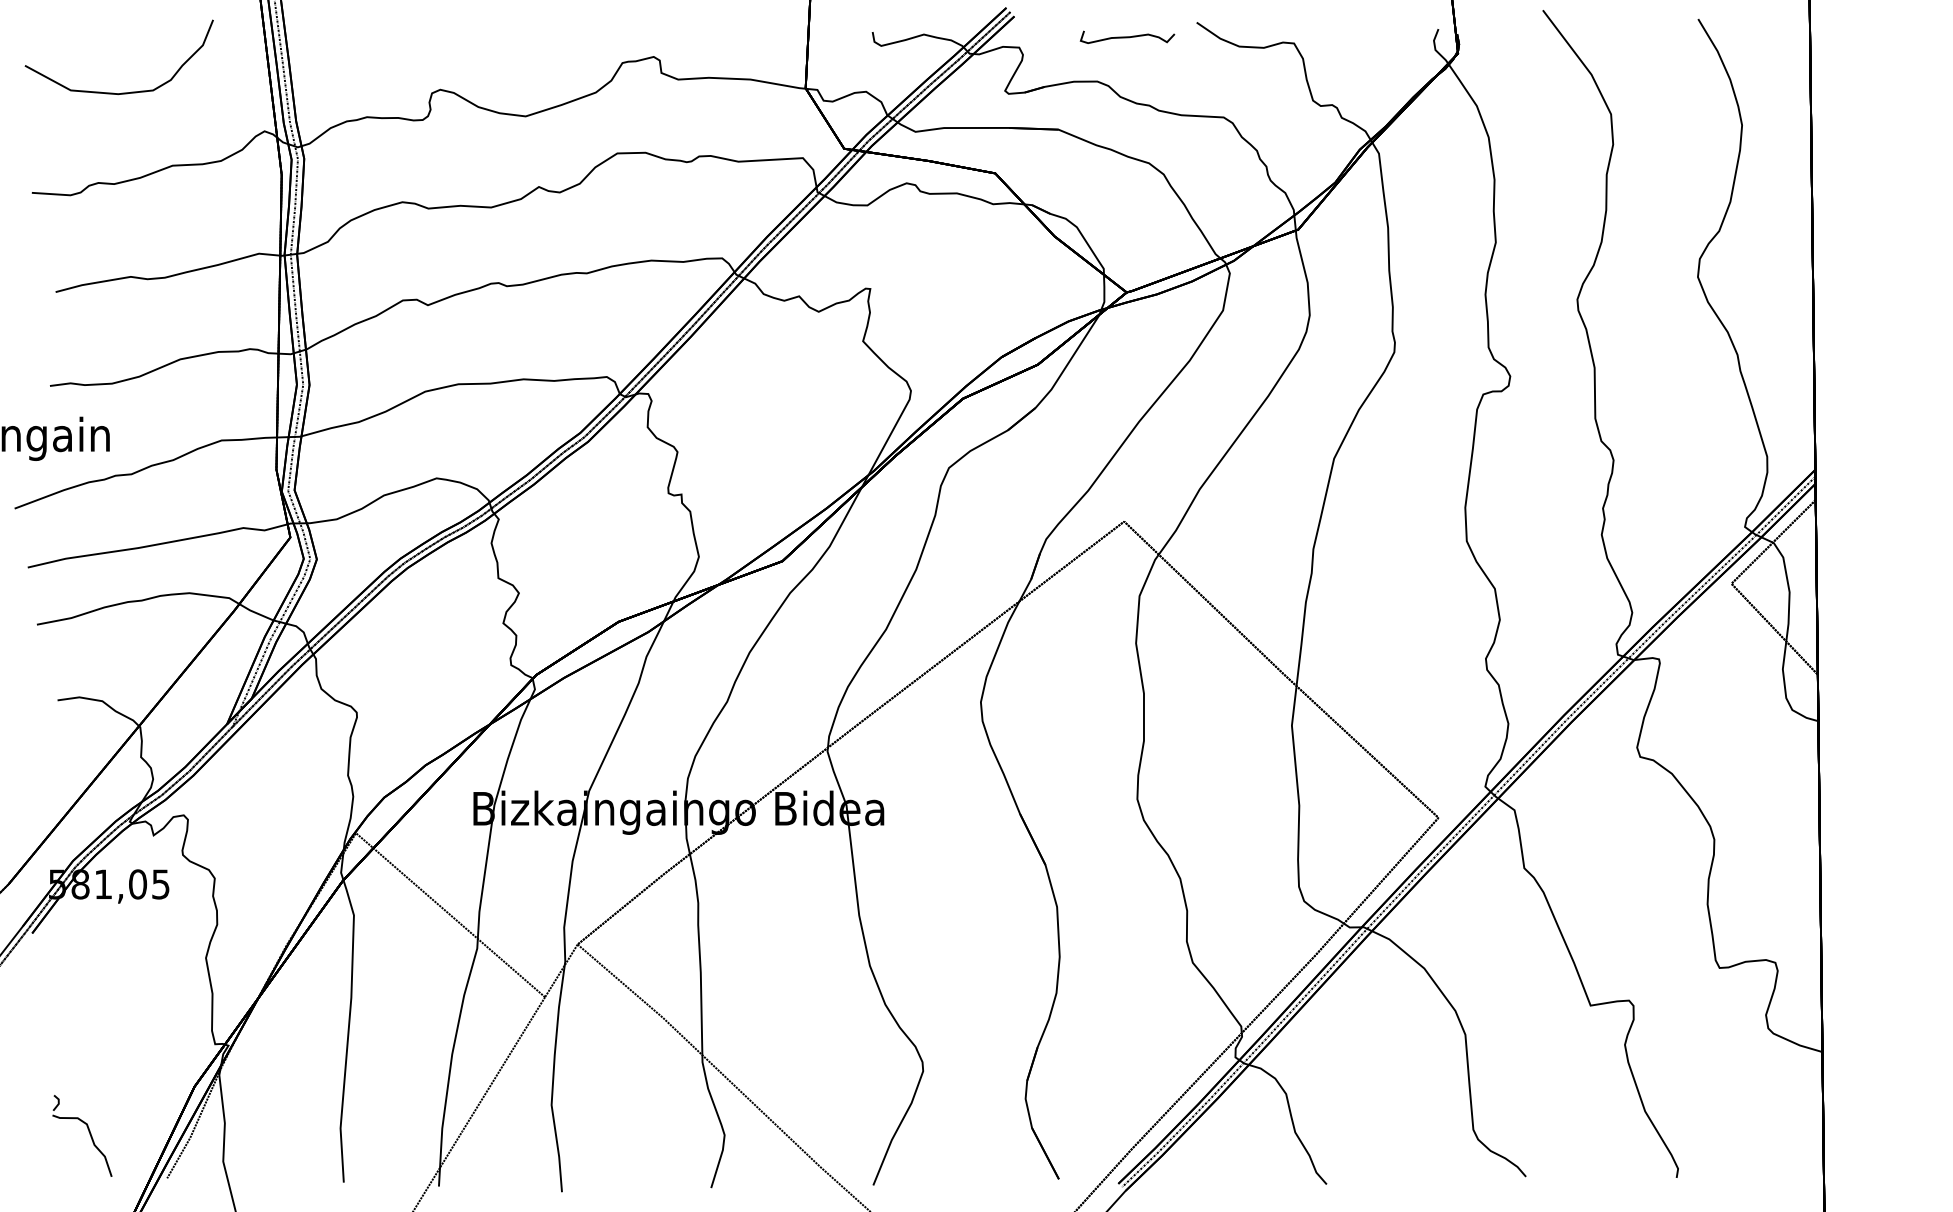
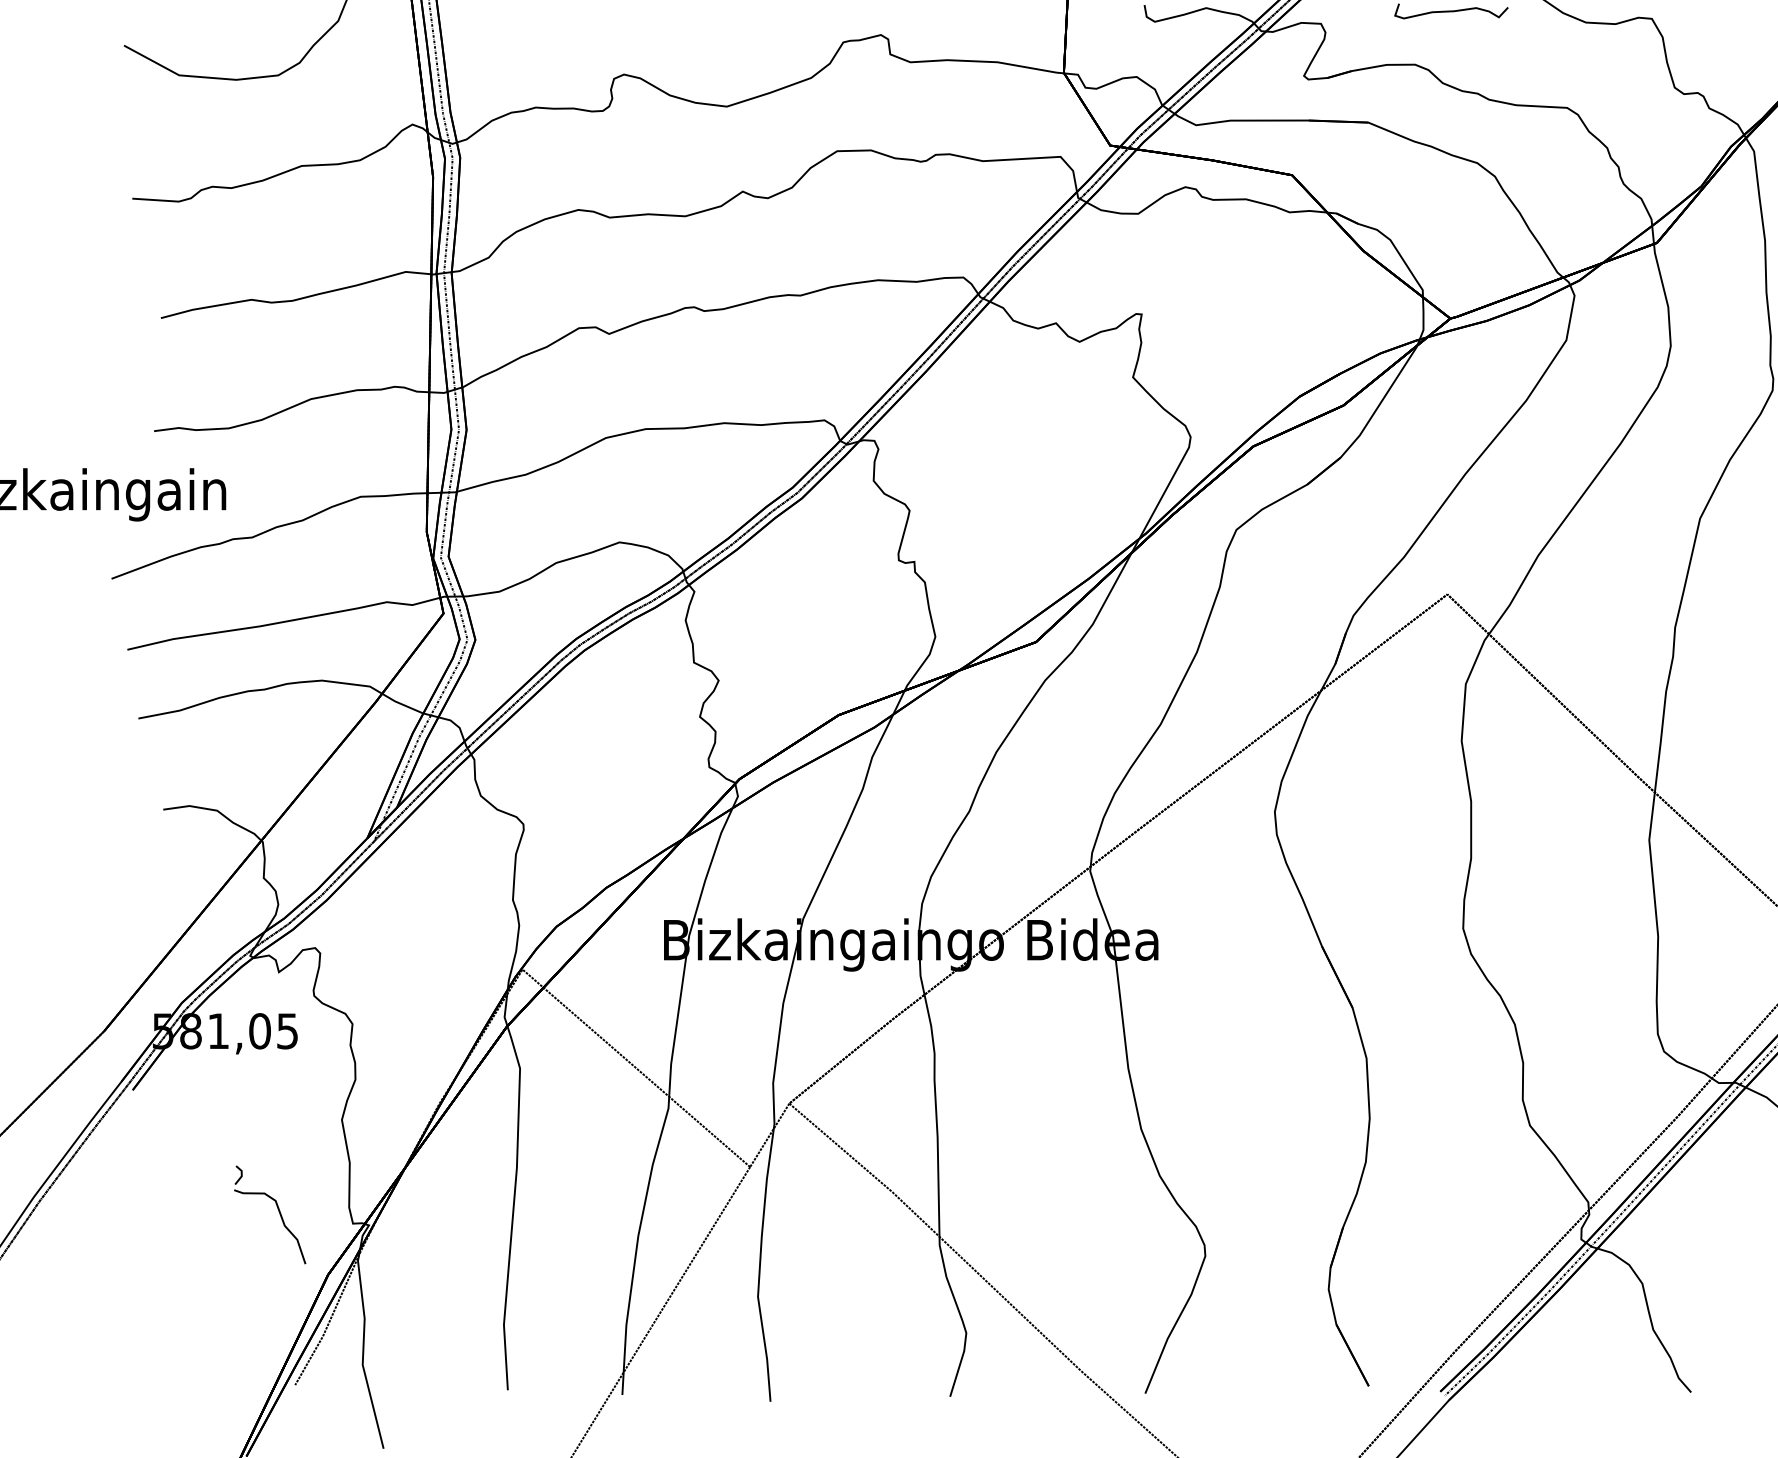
part: (89, 1134) -> (278, 1213), moved

